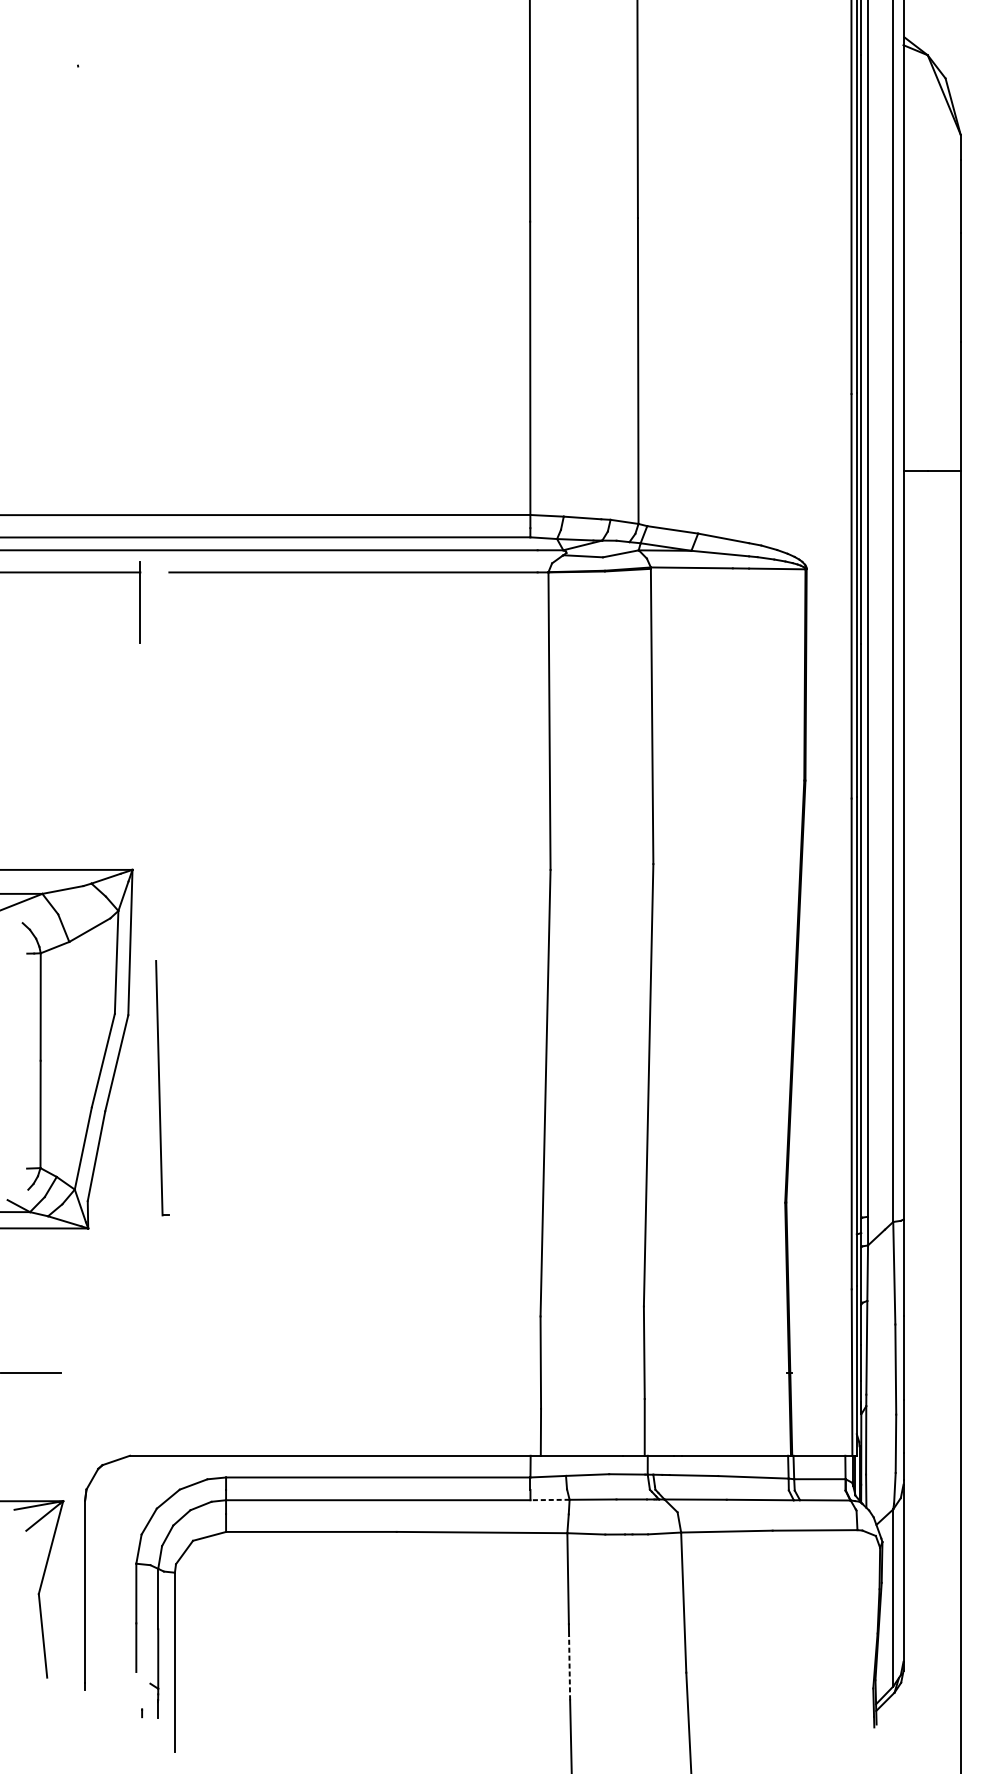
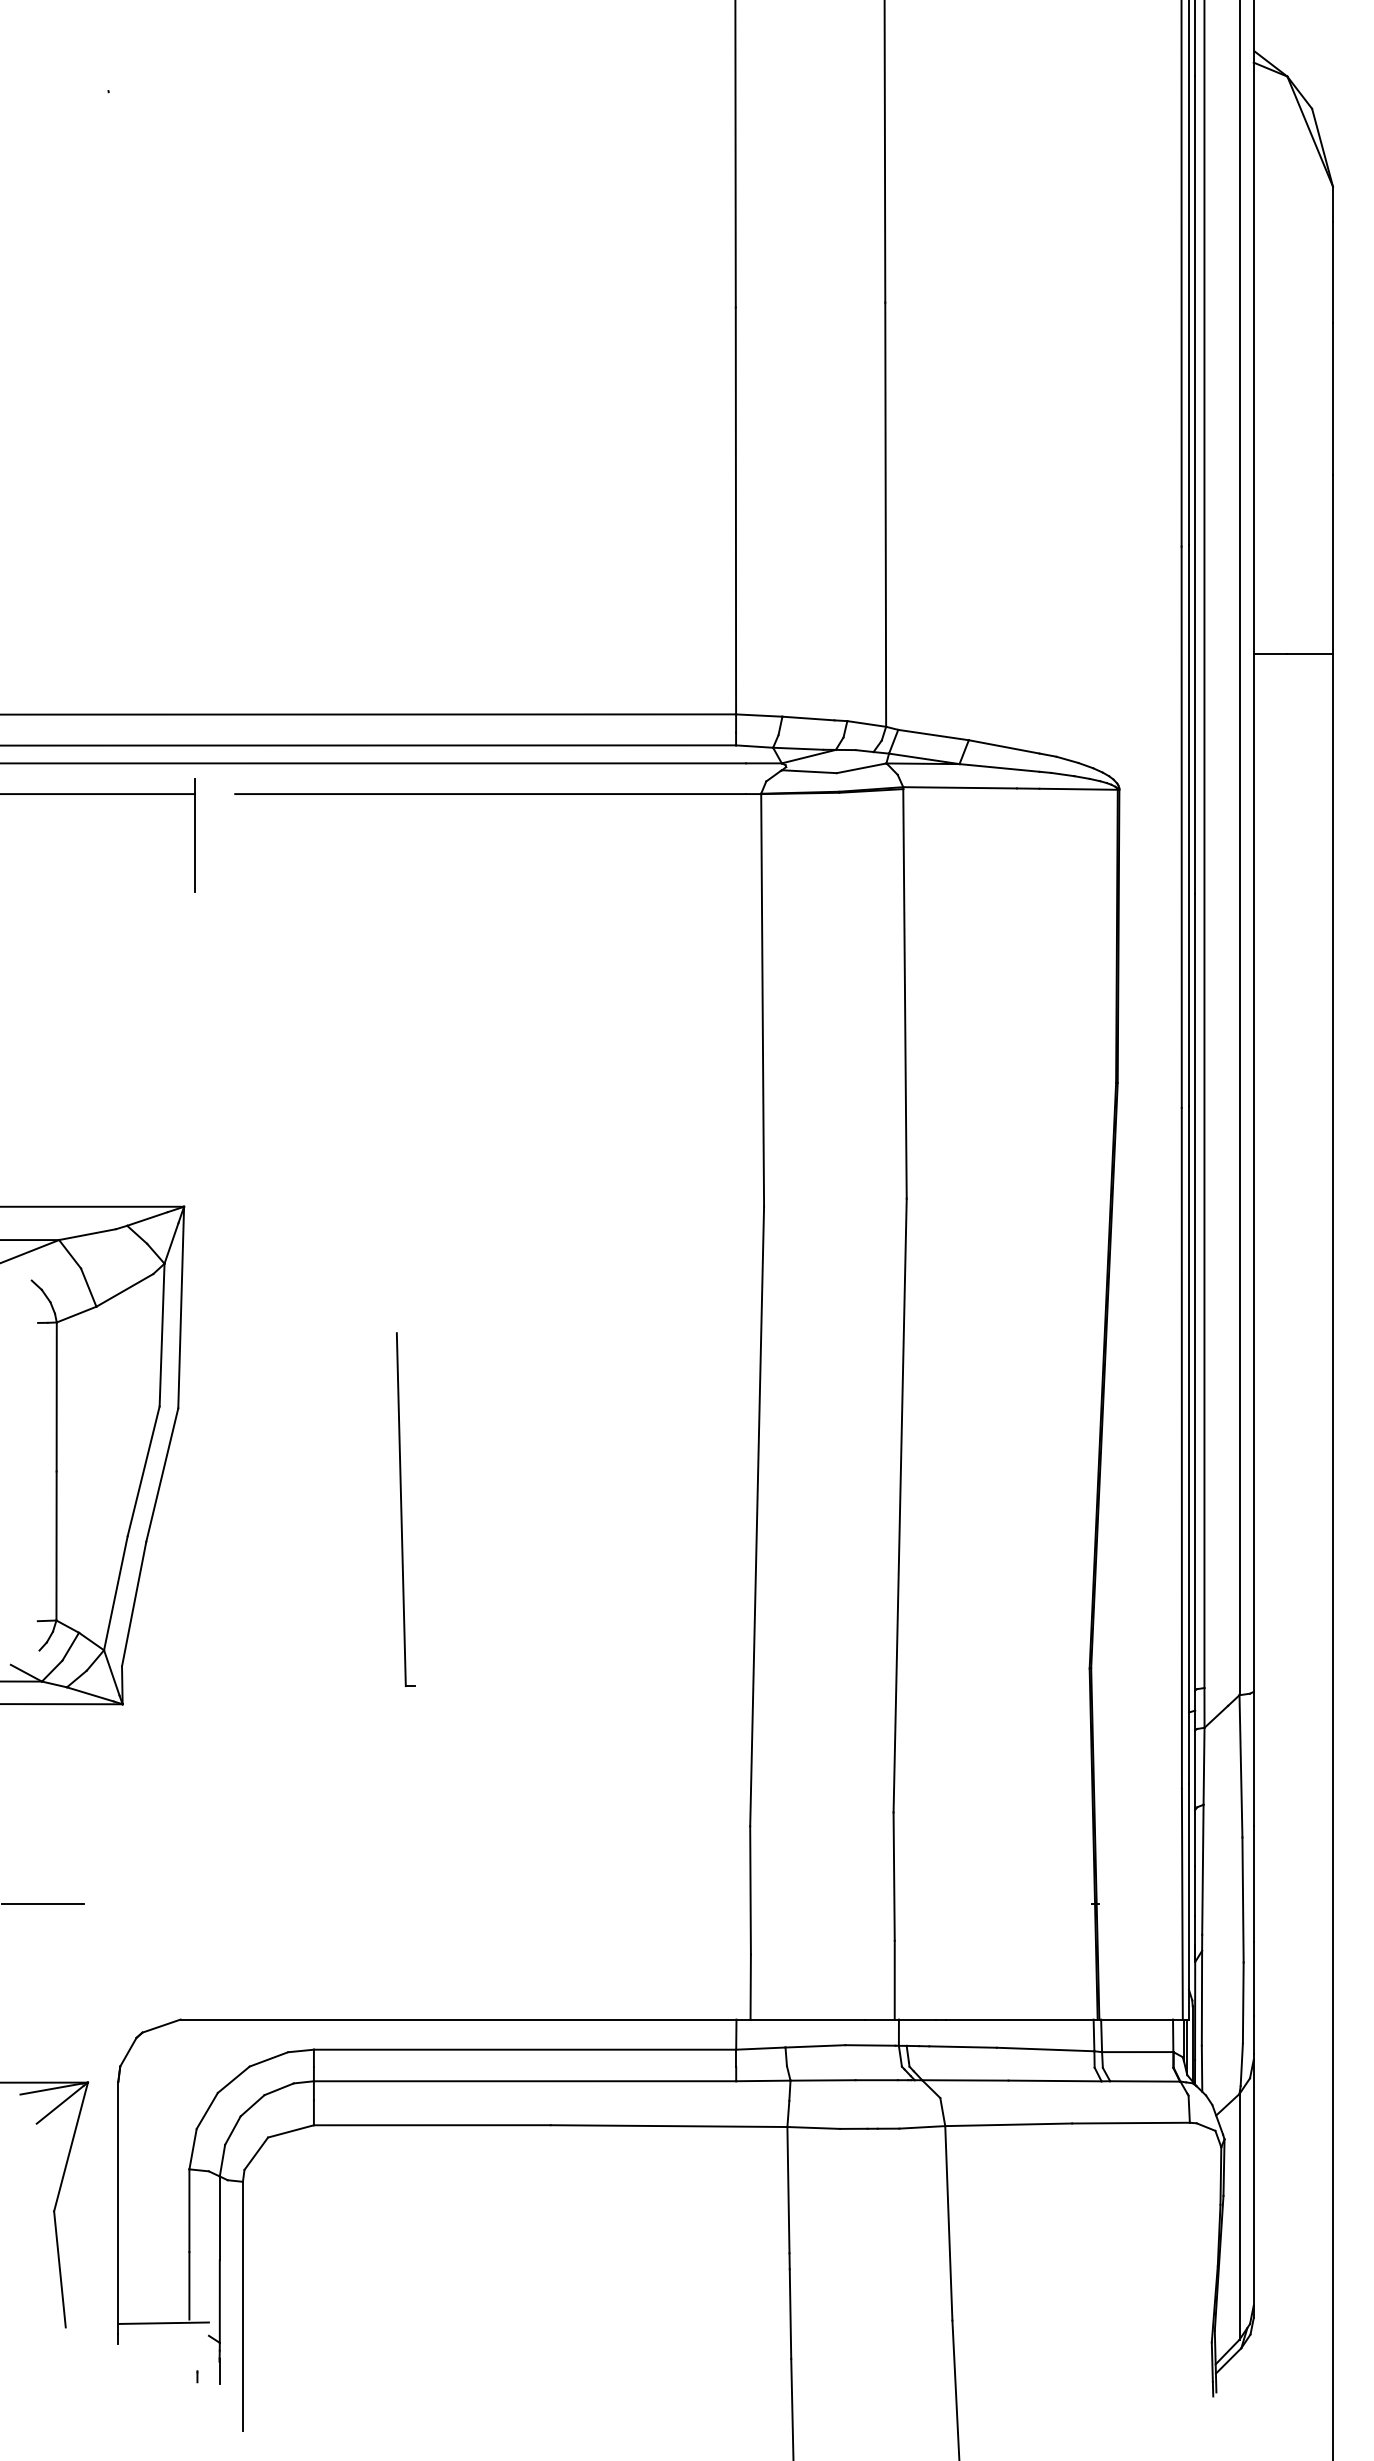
part: (162, 1088) -> (405, 1509), moved
line: (549, 1499) -> (762, 2080), dashed -> solid
line: (569, 1668) -> (790, 2314), dashed -> solid
line: (117, 1674) -> (163, 2322), added

